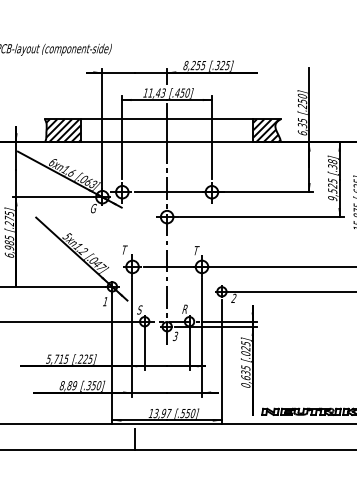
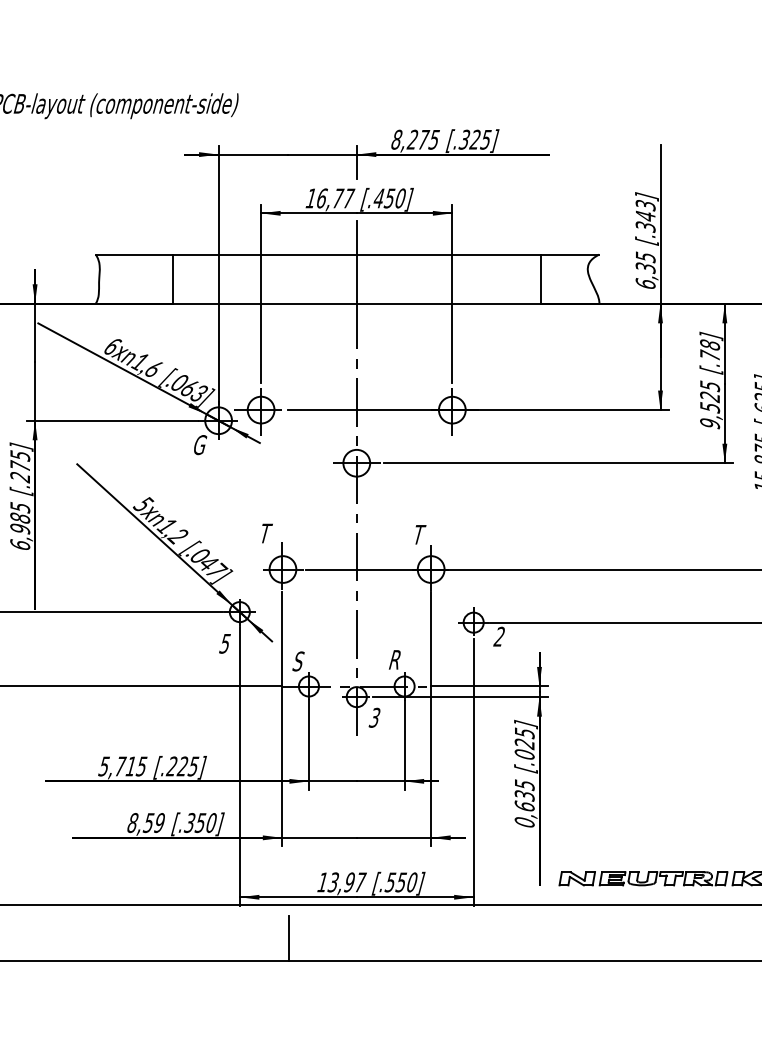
text: (198, 65) -> (423, 139), 8,255 -> 8,275
text: (157, 92) -> (336, 197), 11,43 -> 16,77
text: (302, 101) -> (645, 216), [.250] -> [.343]
hatch: (63, 130) -> (135, 278), removed
hatch: (266, 130) -> (568, 278), removed
text: (332, 166) -> (709, 355), [.38] -> [.78]
text: (105, 301) -> (225, 643), 1 -> 5
text: (69, 385) -> (148, 822), 8,89 -> 8,59

